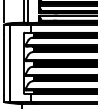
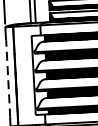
line: (4, 65) -> (8, 79), solid -> dashed

